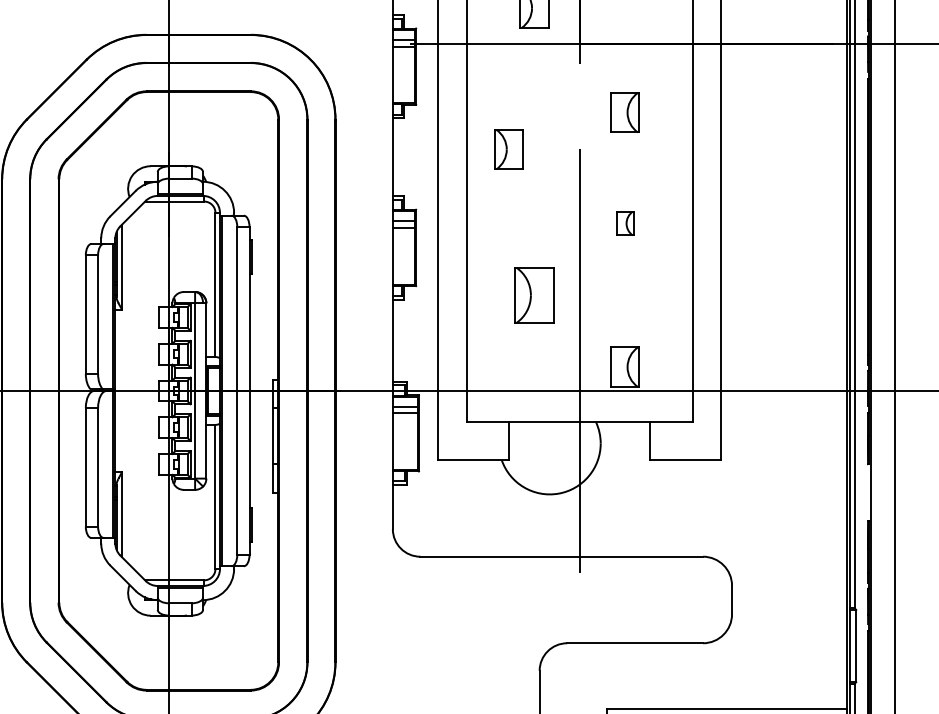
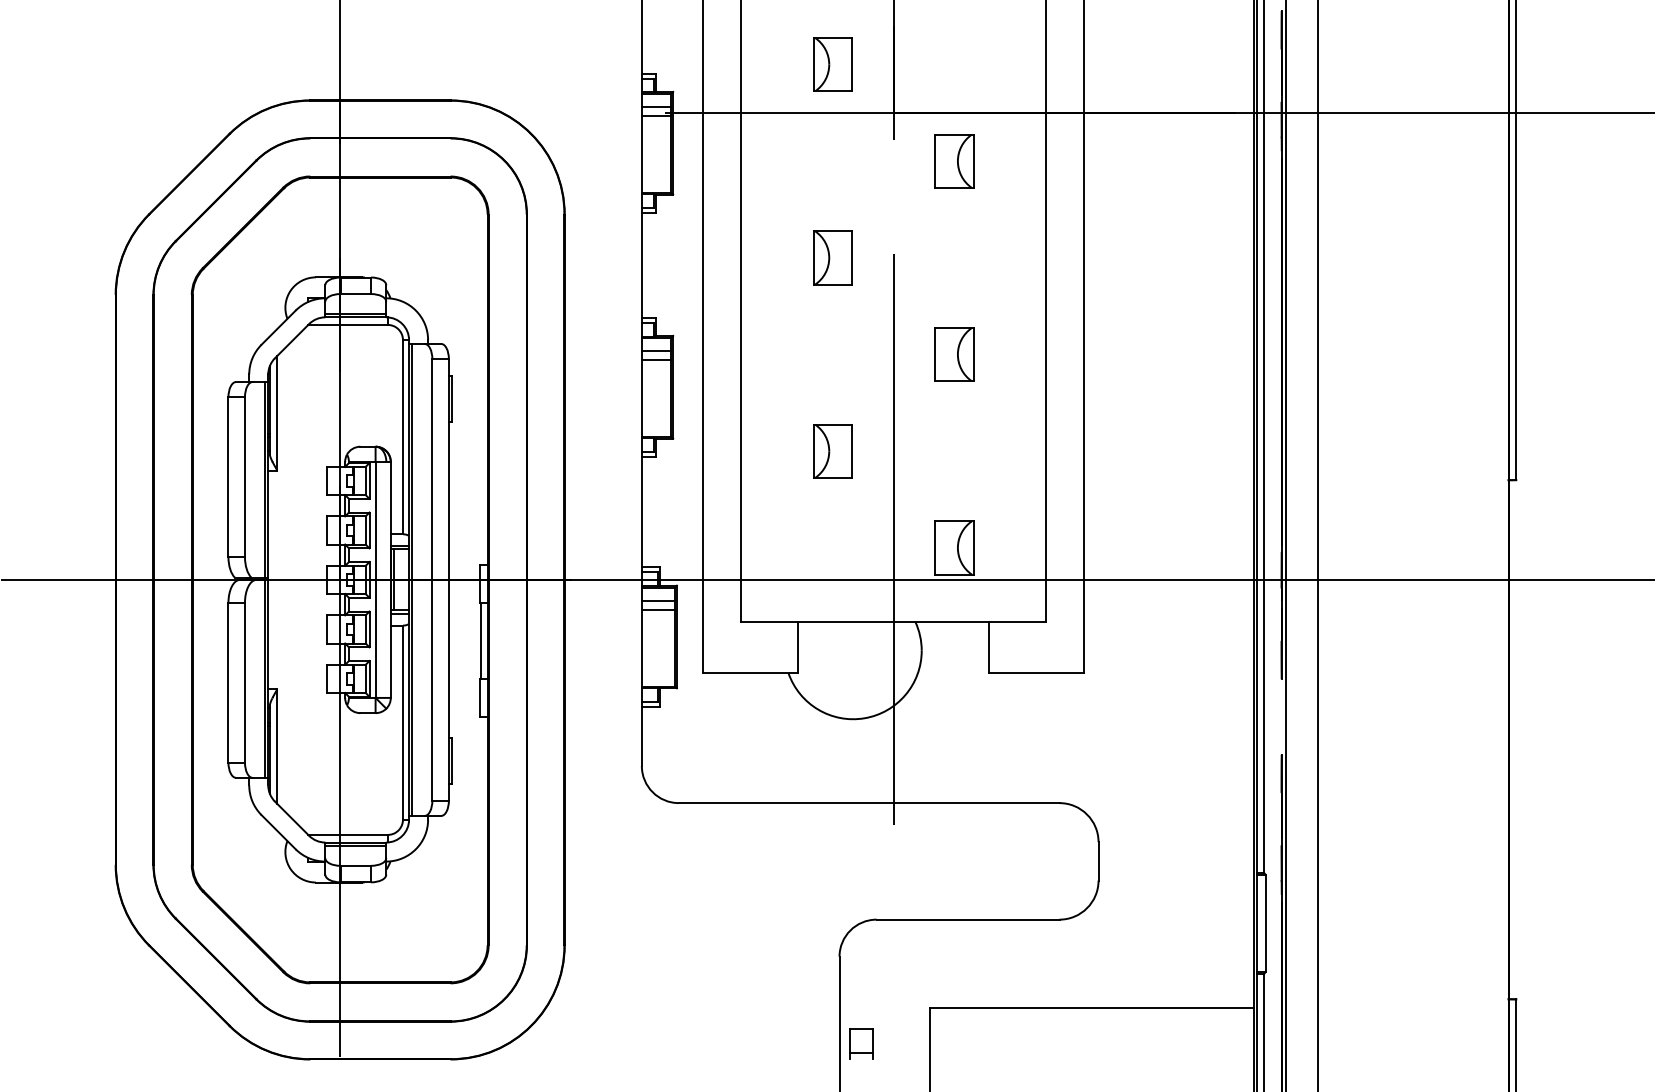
part: (625, 112) -> (954, 161), moved
part: (509, 149) -> (832, 257), moved
part: (625, 223) -> (954, 354), size x1.67
part: (534, 295) -> (832, 451), size x0.71

